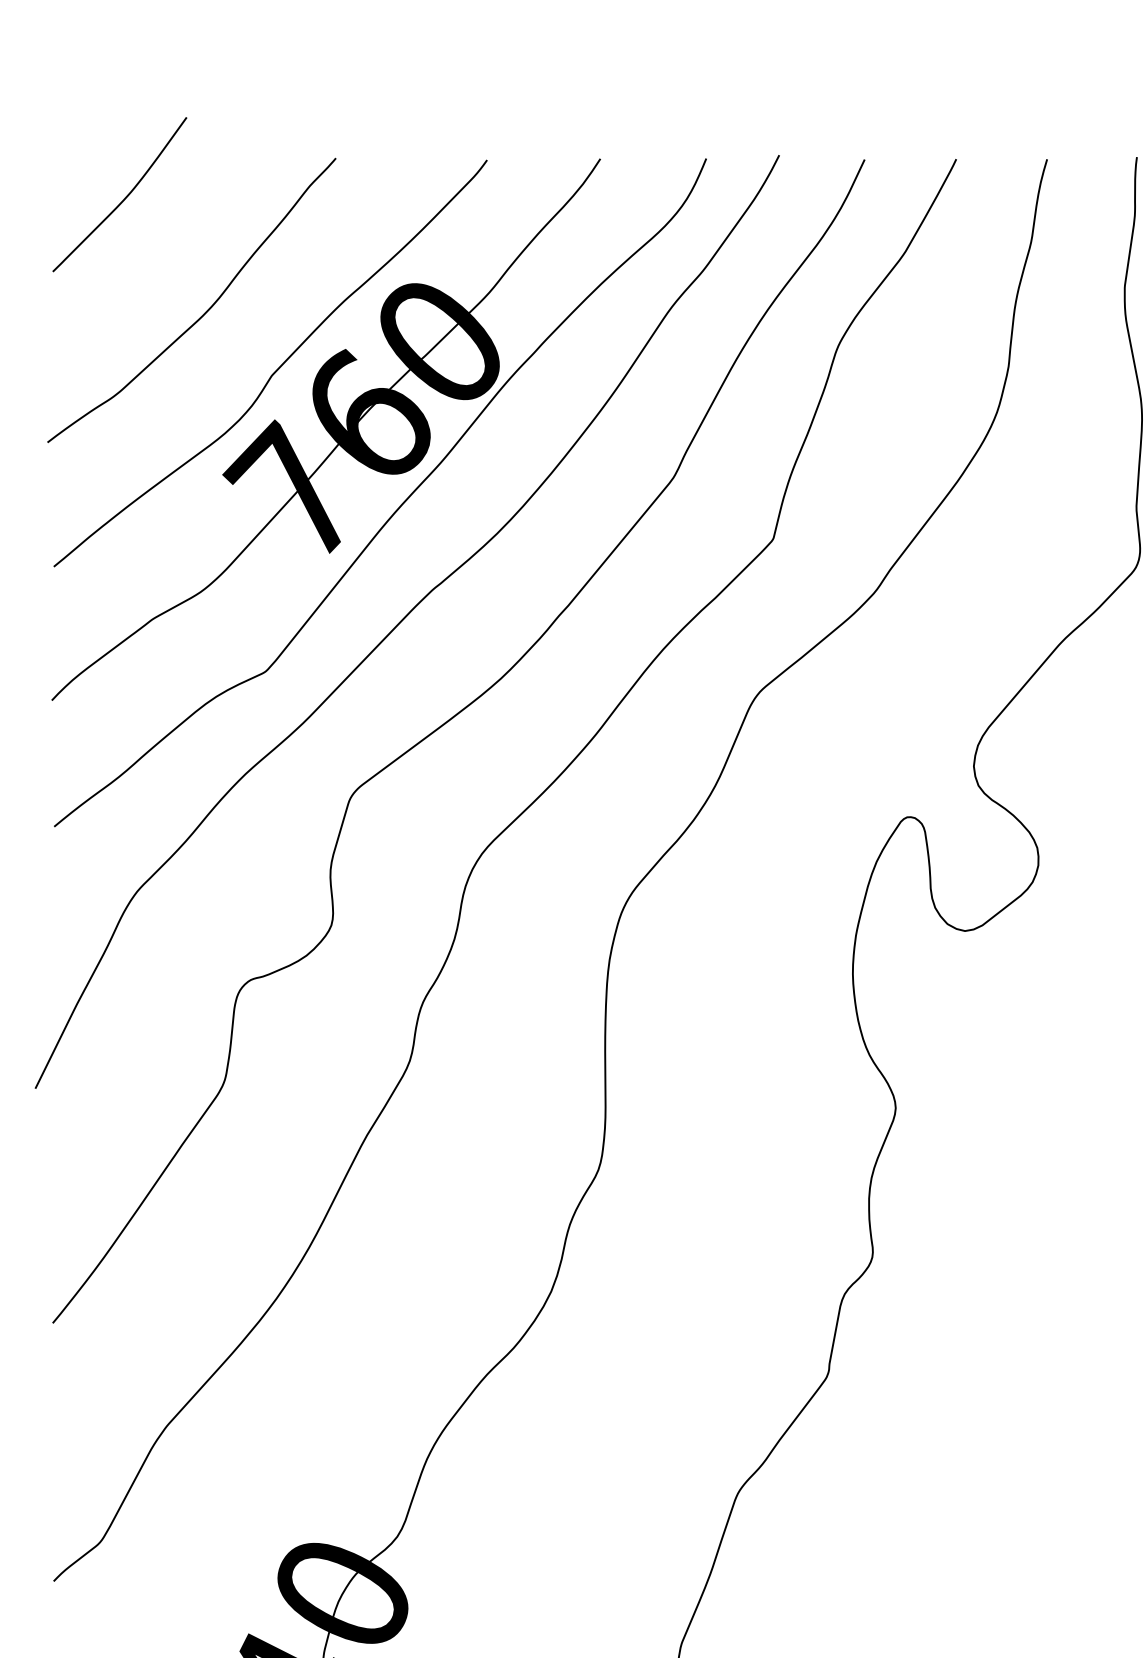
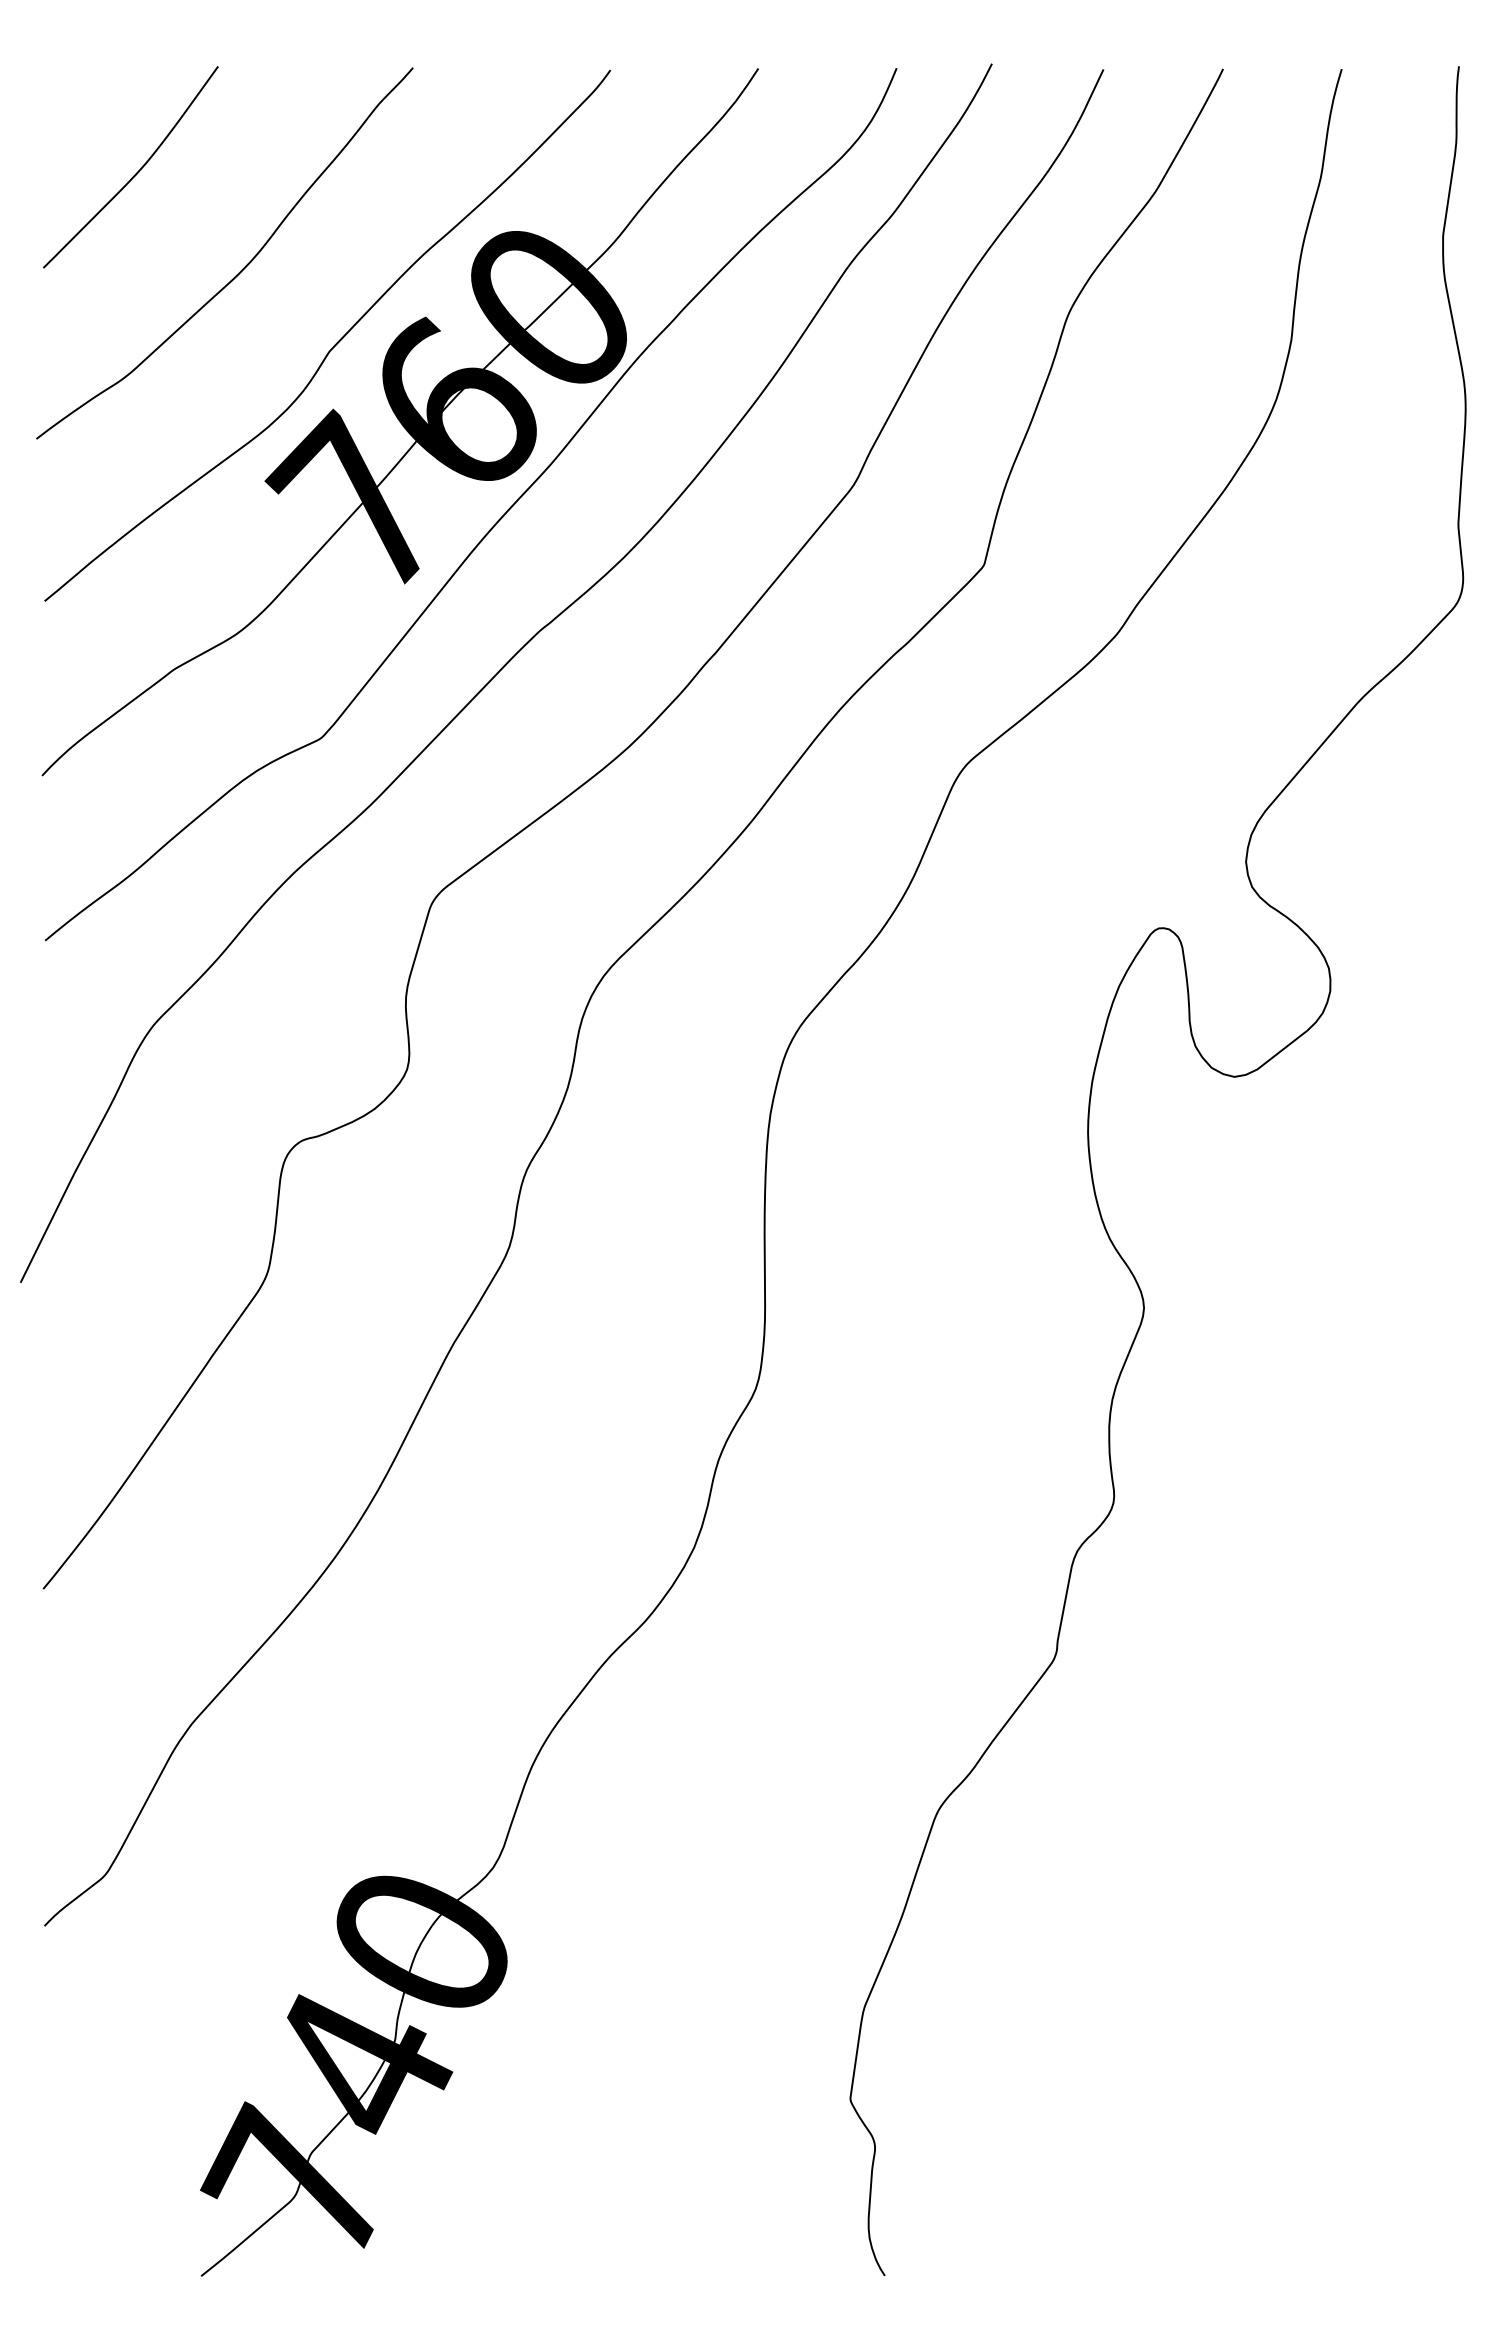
curve: (124, 198) -> (136, 172), moved

